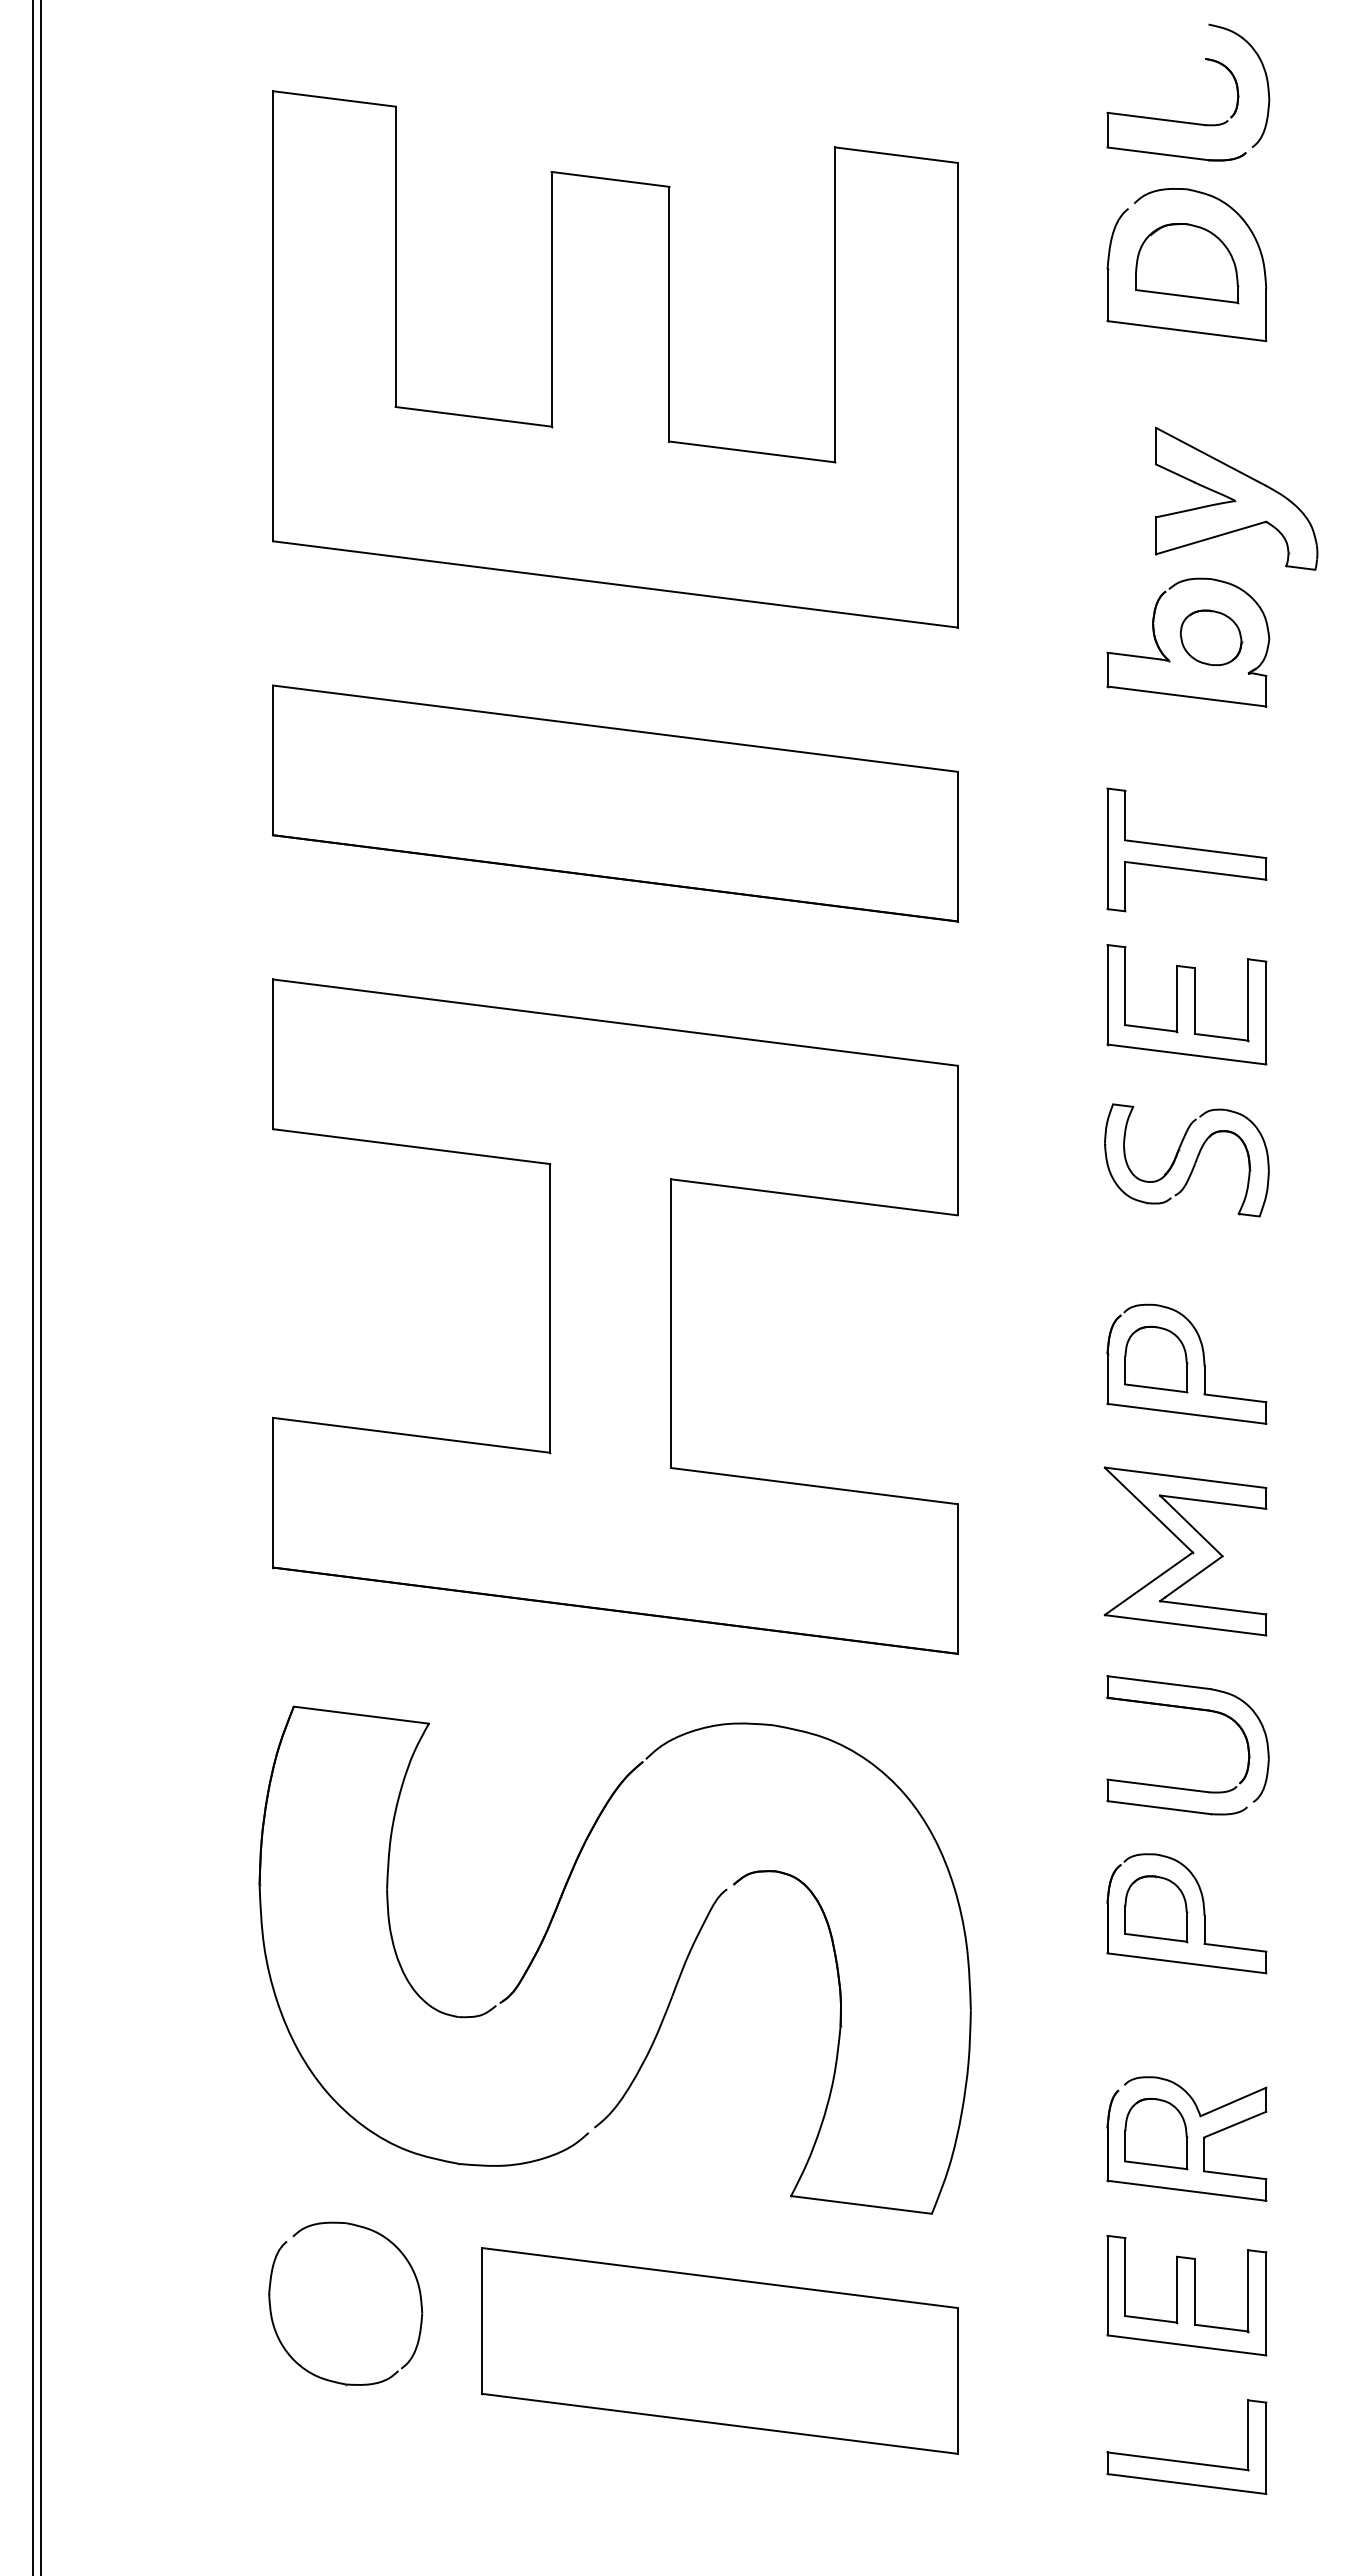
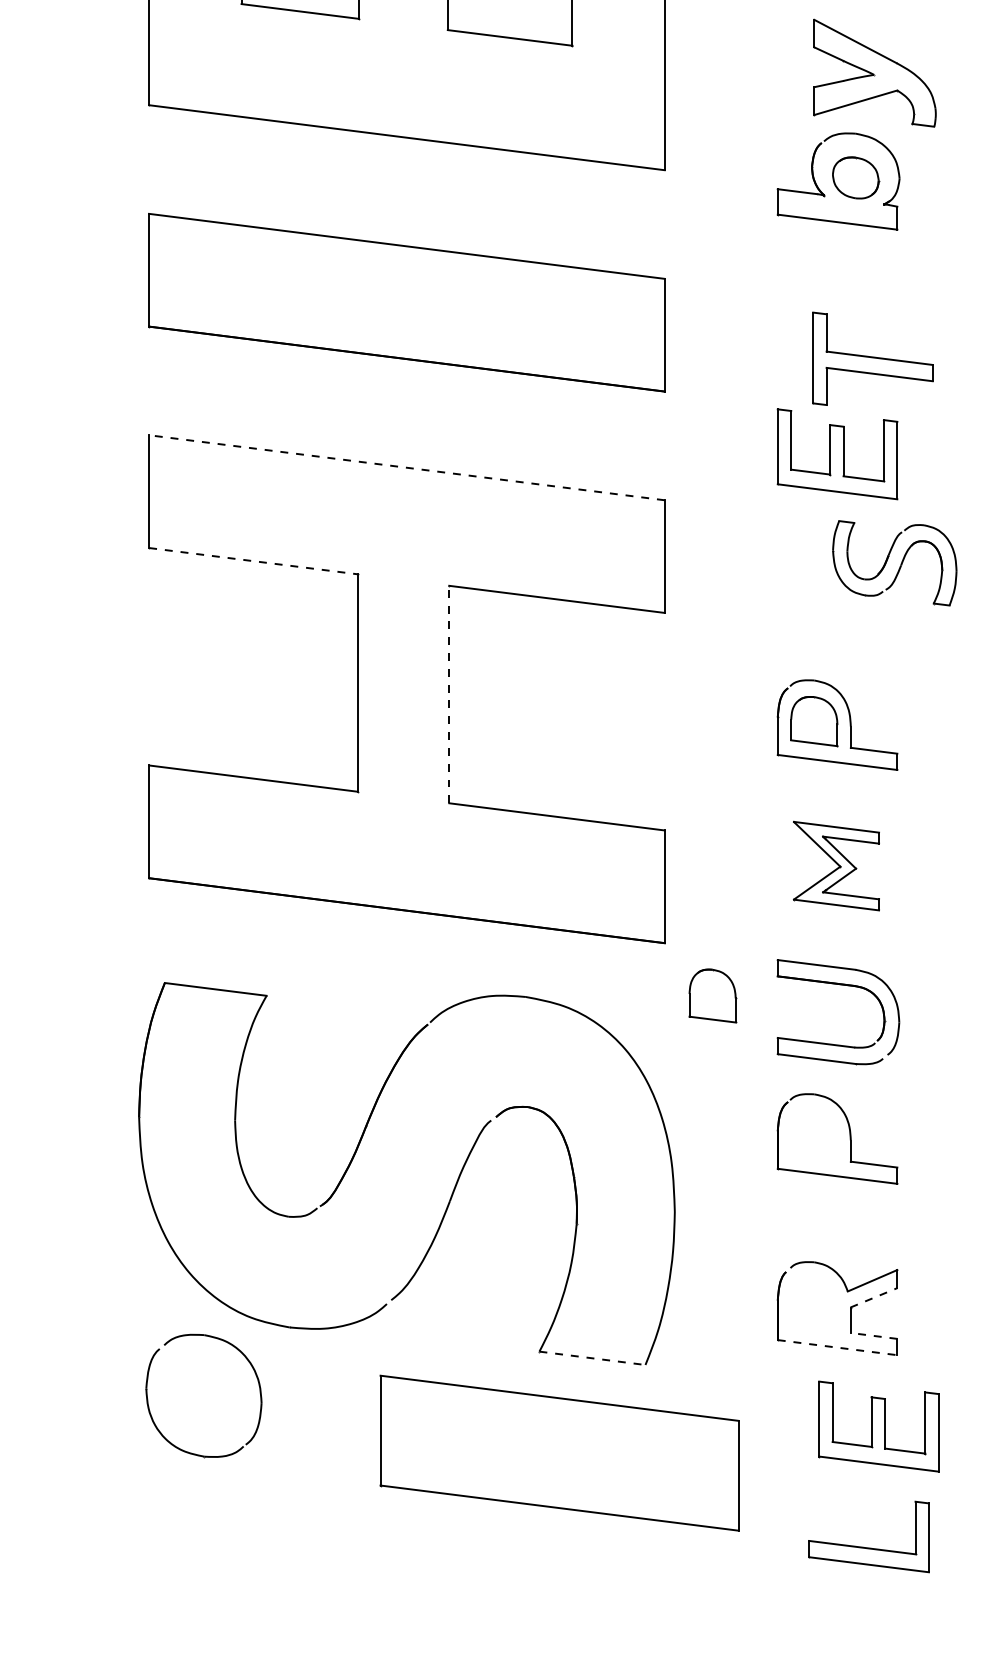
part: (1186, 849) -> (872, 358), moved
line: (615, 1022) -> (407, 467), solid -> dashed
line: (411, 1146) -> (253, 561), solid -> dashed
part: (1193, 1164) -> (899, 566), moved
line: (671, 1323) -> (449, 694), solid -> dashed
part: (1185, 1551) -> (836, 866), size x0.7
part: (1156, 1909) -> (814, 1135), removed
line: (1235, 2124) -> (874, 1297), solid -> dashed
part: (1156, 2134) -> (712, 996), moved
line: (1234, 2175) -> (873, 1336), solid -> dashed
line: (1186, 2190) -> (837, 1347), solid -> dashed
line: (861, 2204) -> (592, 1357), solid -> dashed
part: (413, 2274) -> (255, 1373), moved
part: (1186, 2295) -> (878, 1426), moved
part: (719, 2350) -> (559, 1452), moved
part: (1181, 2460) -> (865, 1547), moved

